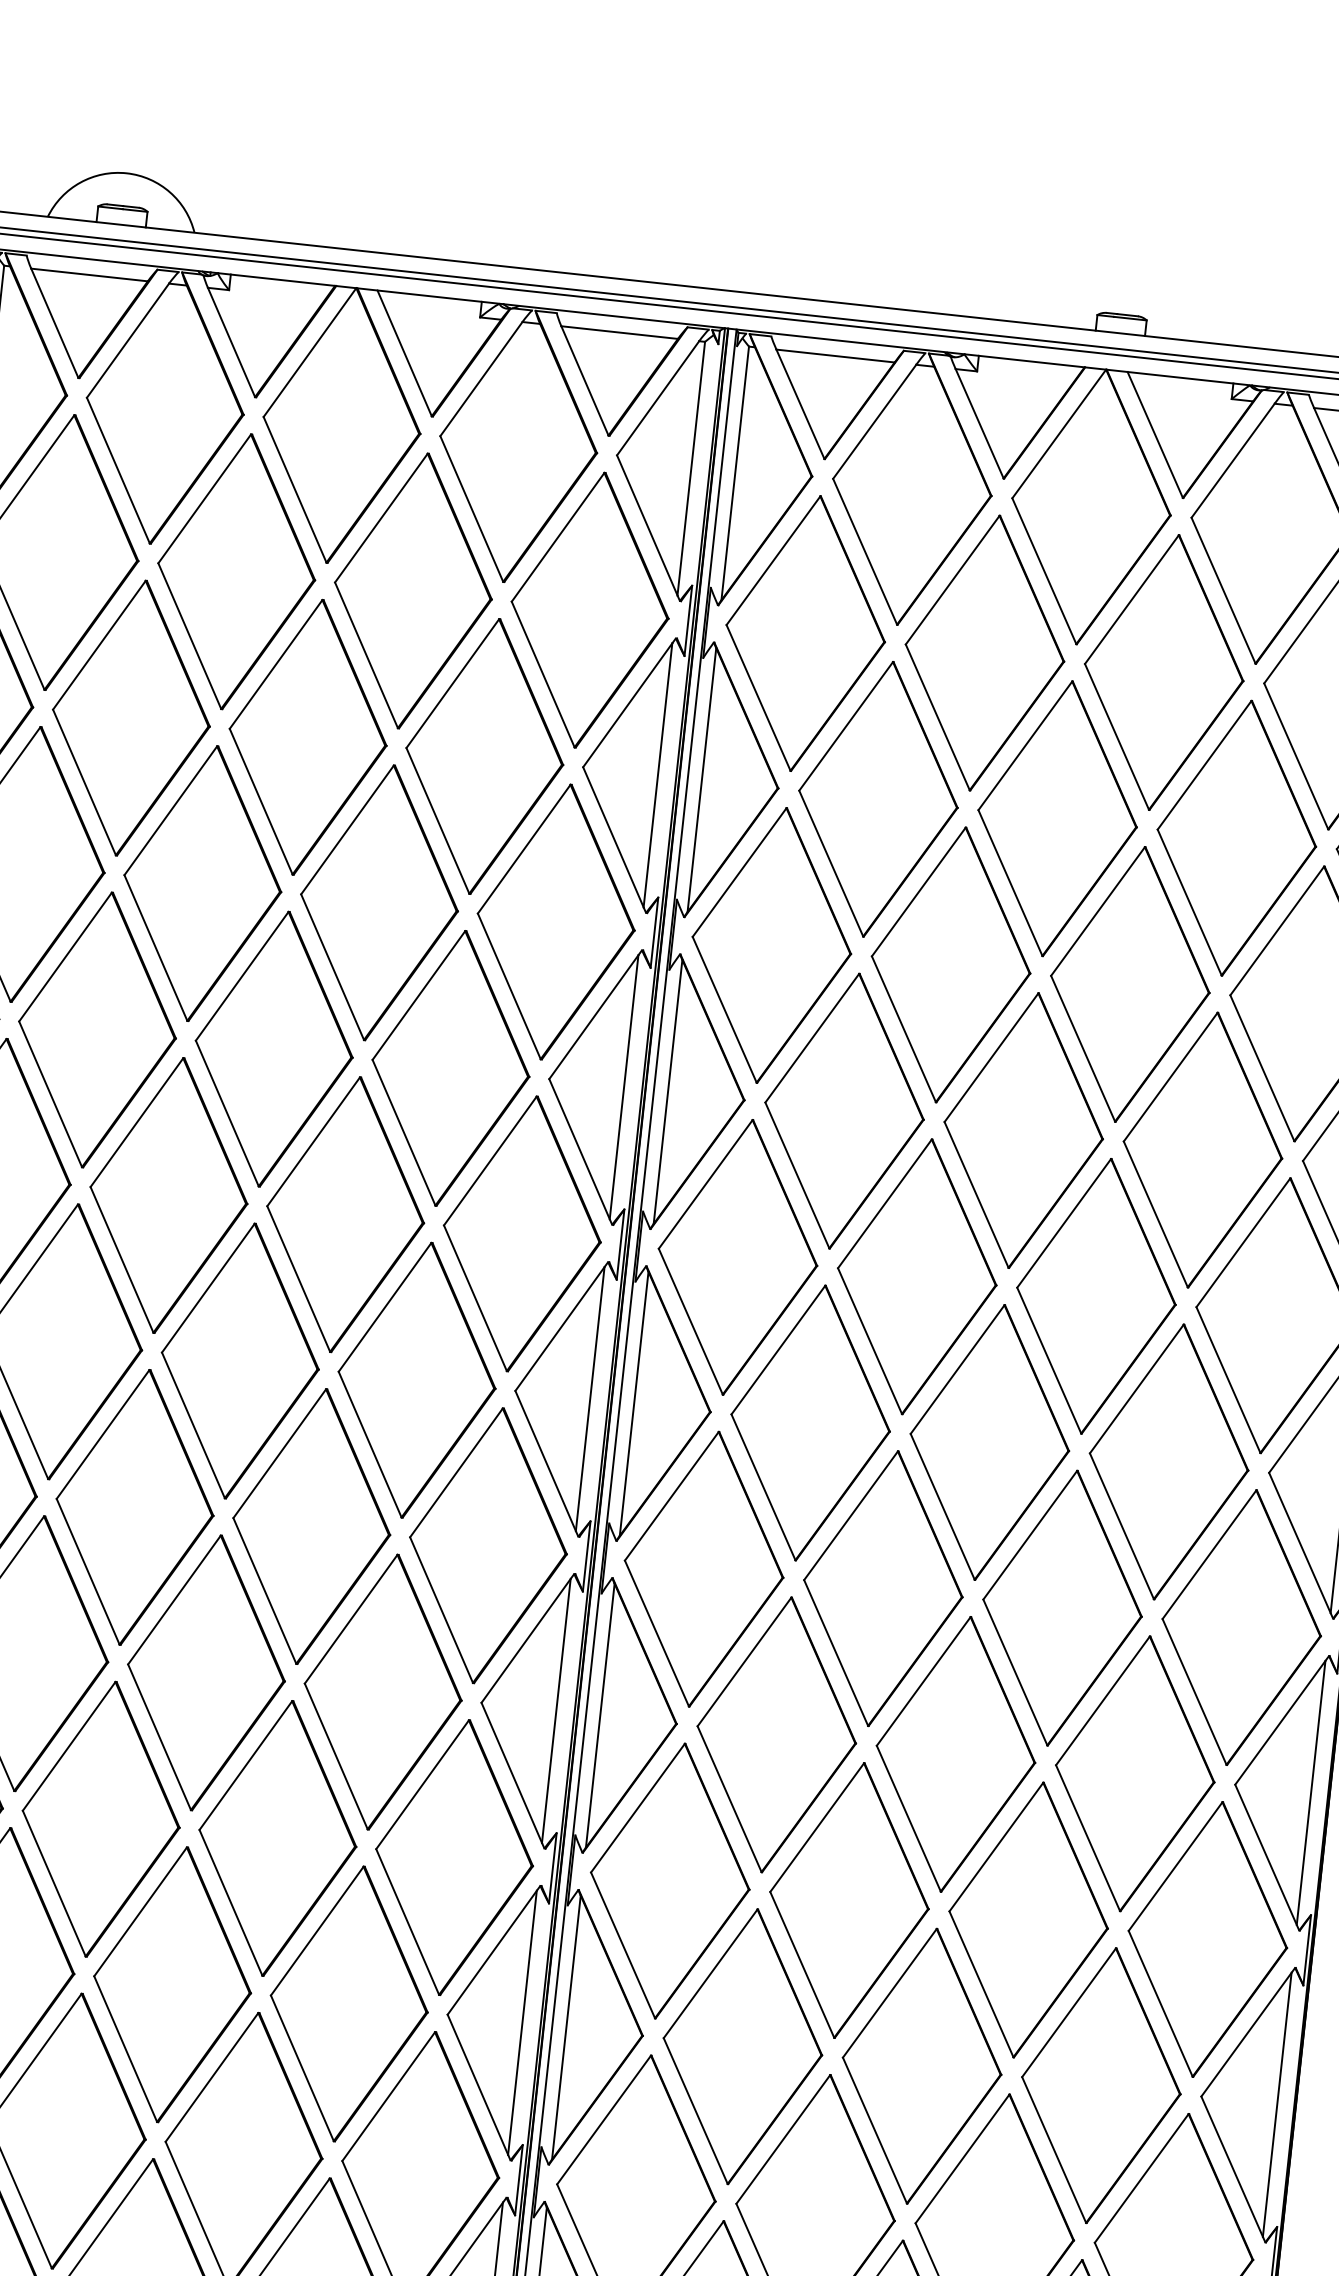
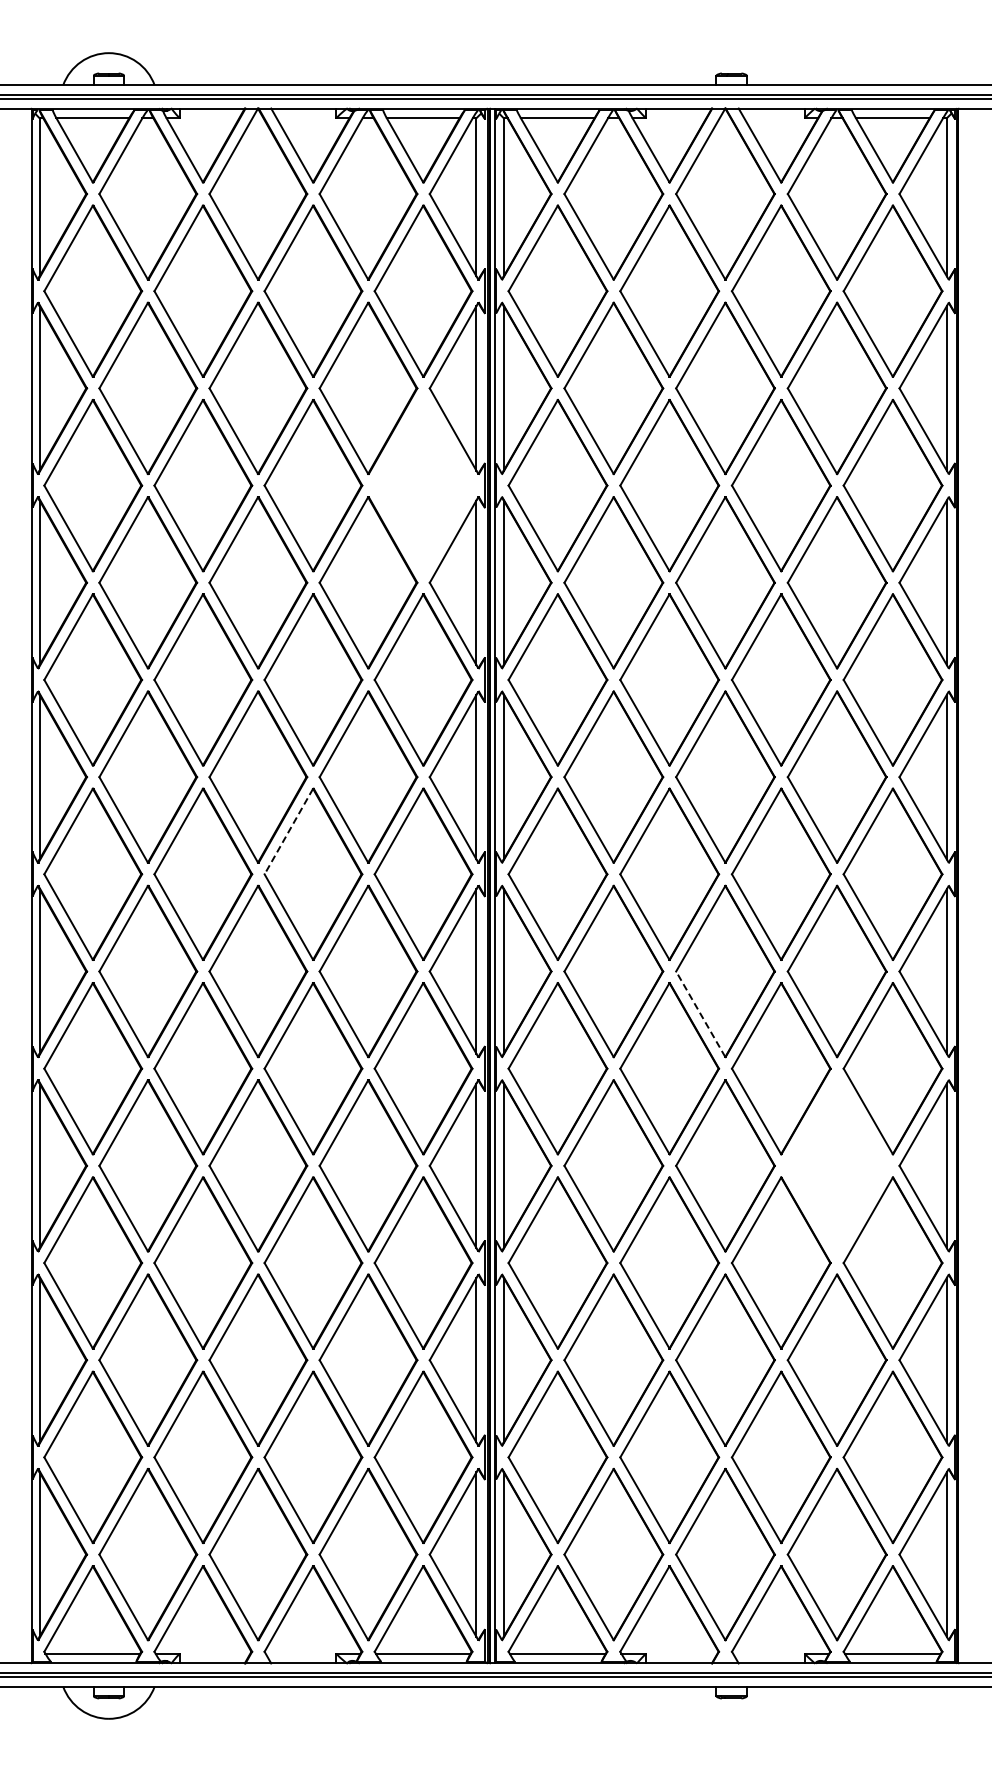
part: (556, 921) -> (423, 485), removed
line: (279, 1455) -> (288, 832), solid -> dashed
line: (908, 1817) -> (700, 1013), solid -> dashed
part: (1100, 2084) -> (836, 1165), removed

